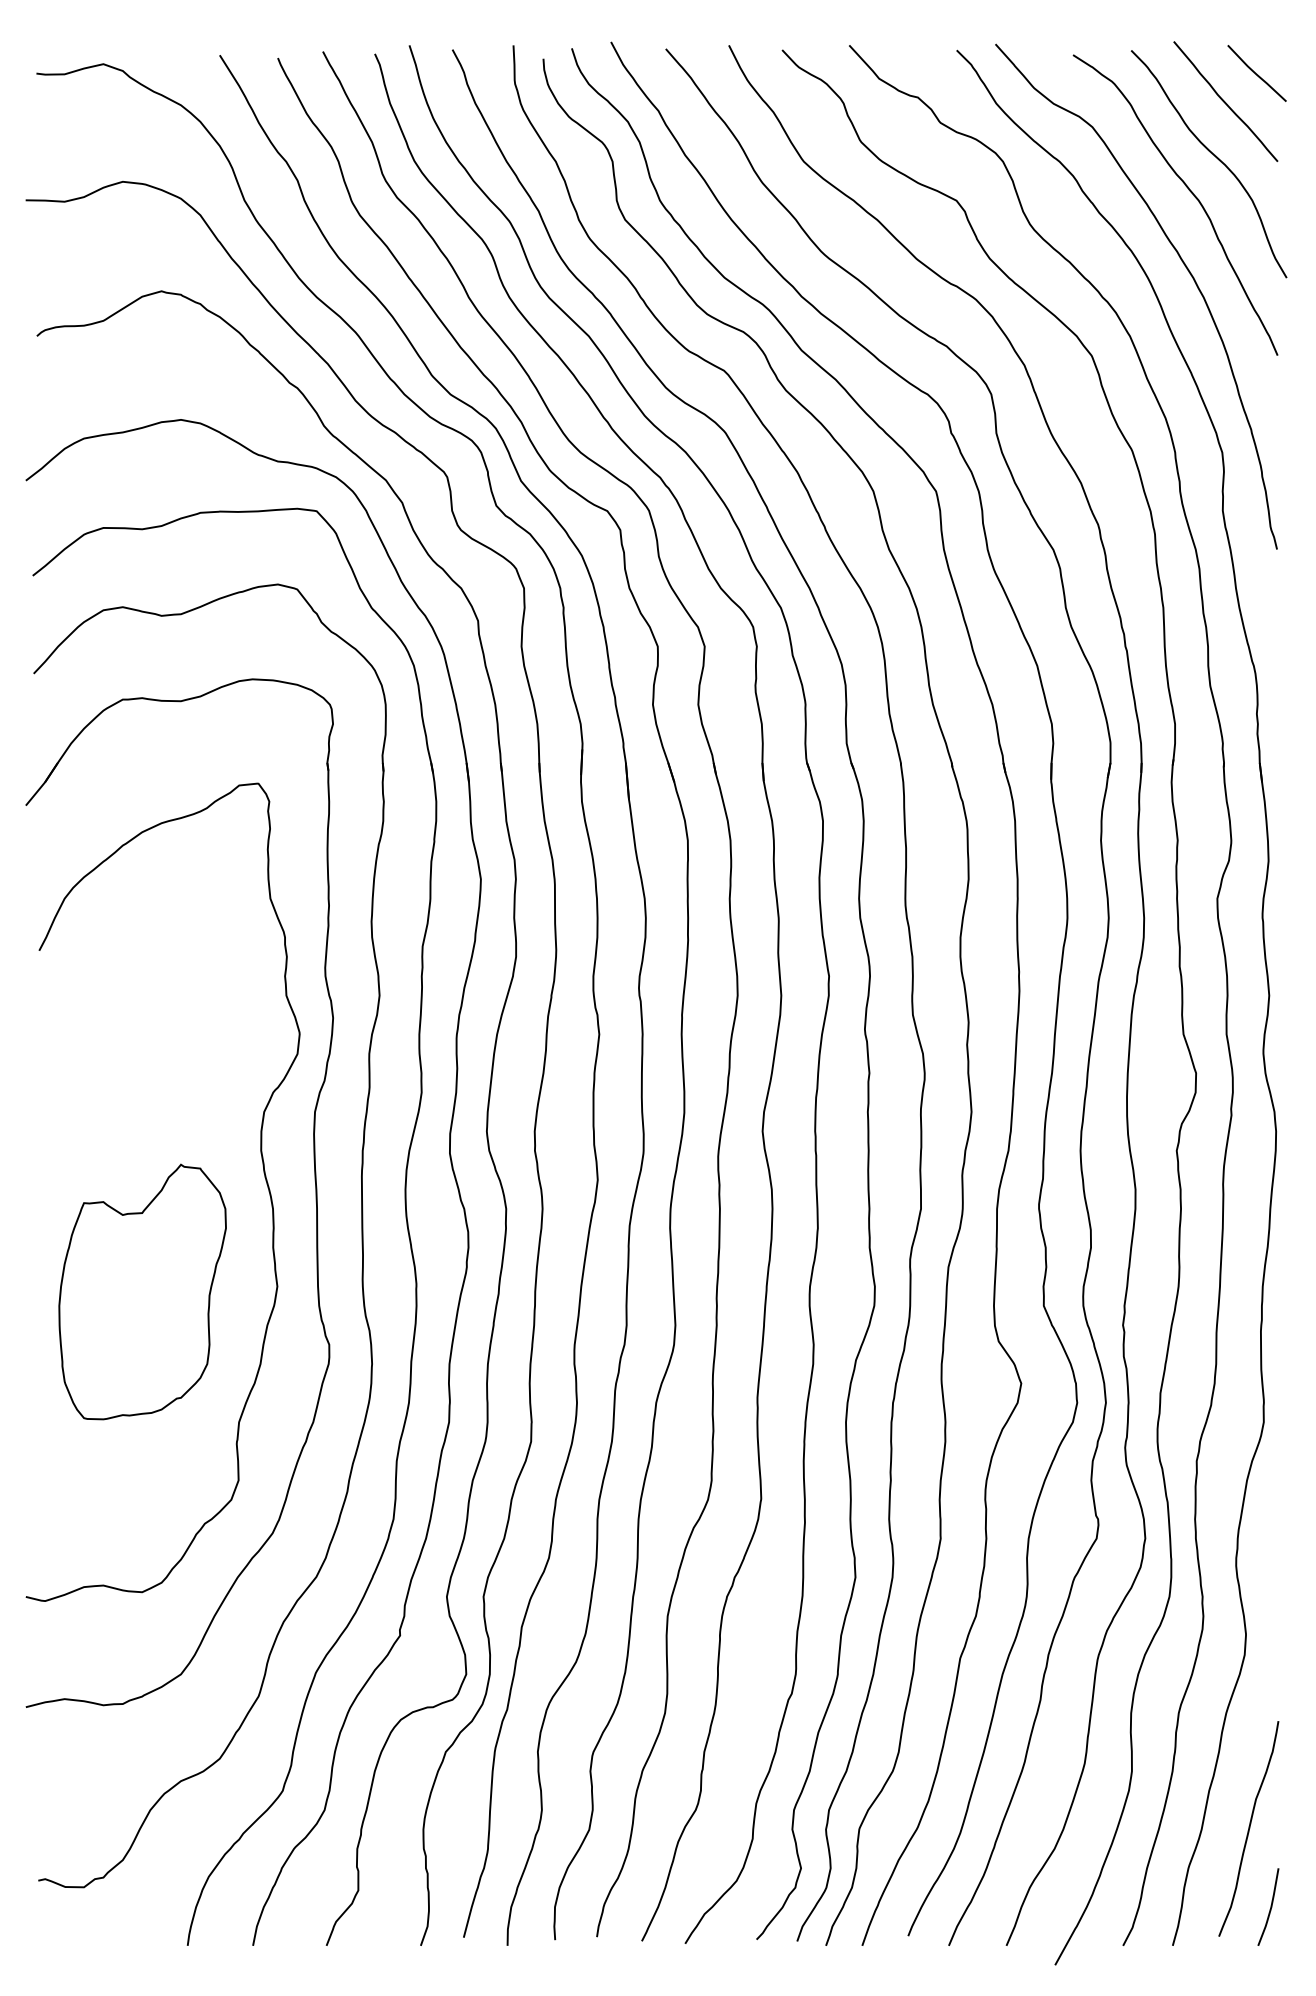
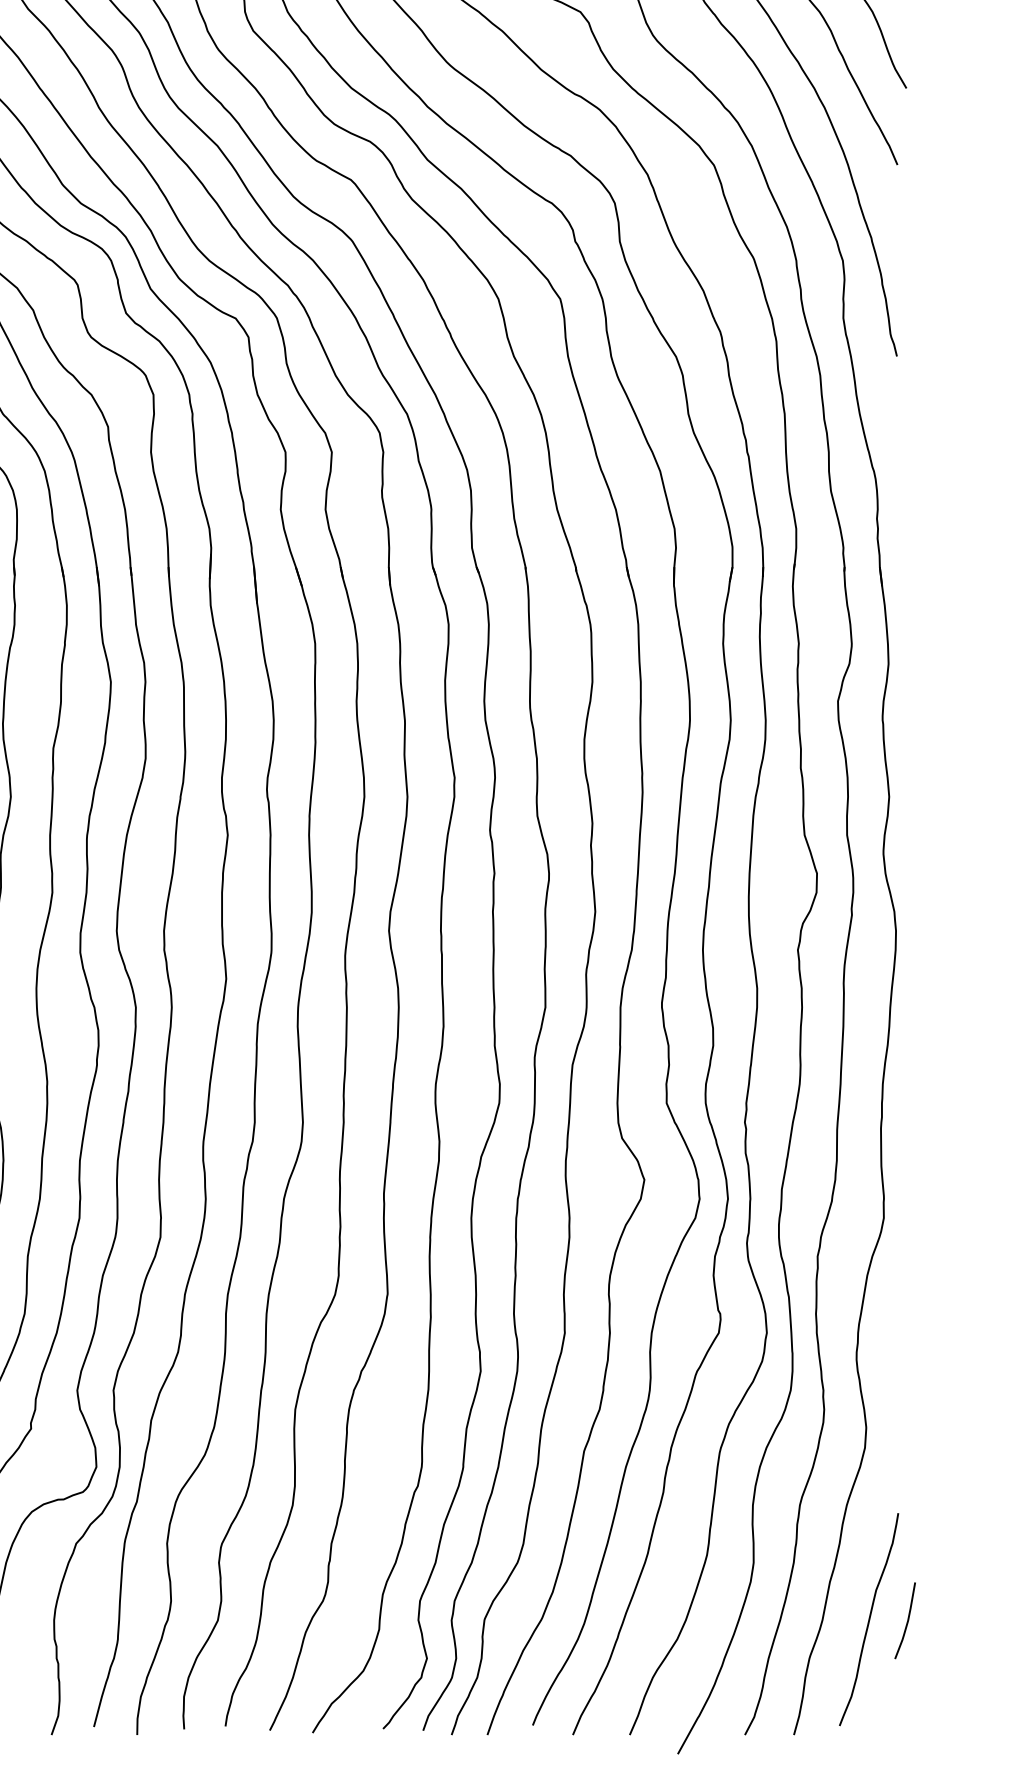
curve: (1270, 1906) -> (907, 1620), moved

